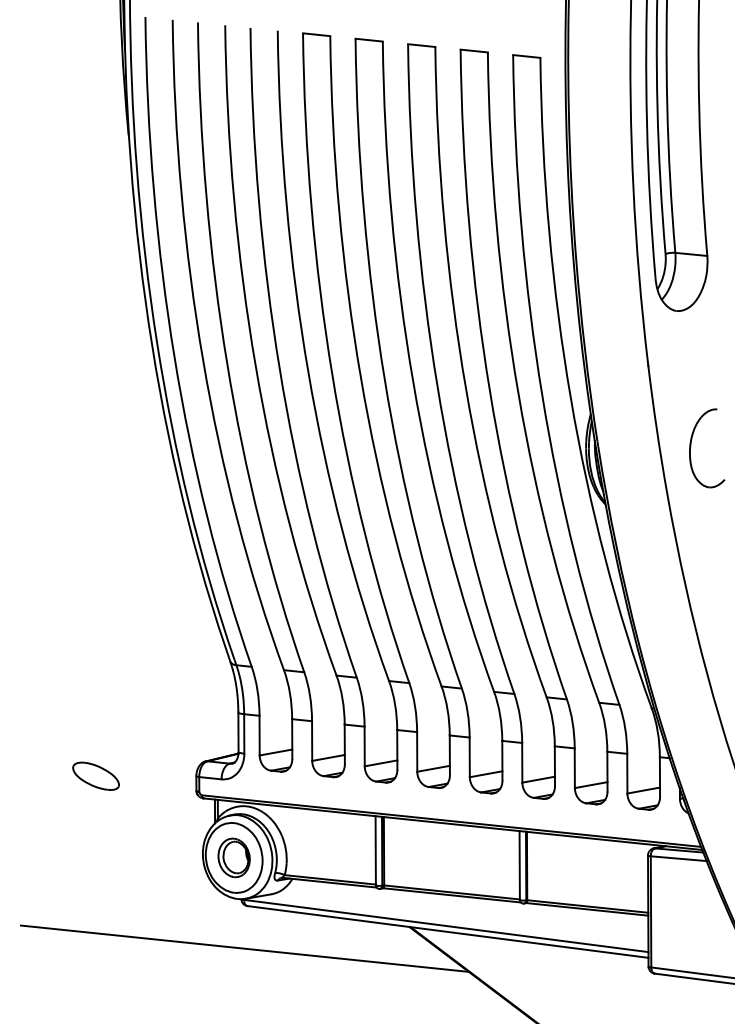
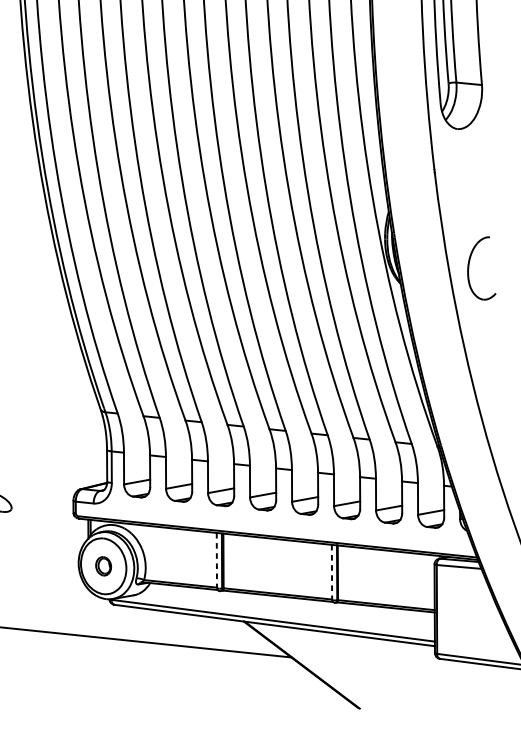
part: (691, 447) -> (469, 267), moved
line: (375, 850) -> (216, 560), solid -> dashed
part: (233, 857) -> (103, 565), size x0.6
line: (519, 866) -> (331, 573), solid -> dashed

